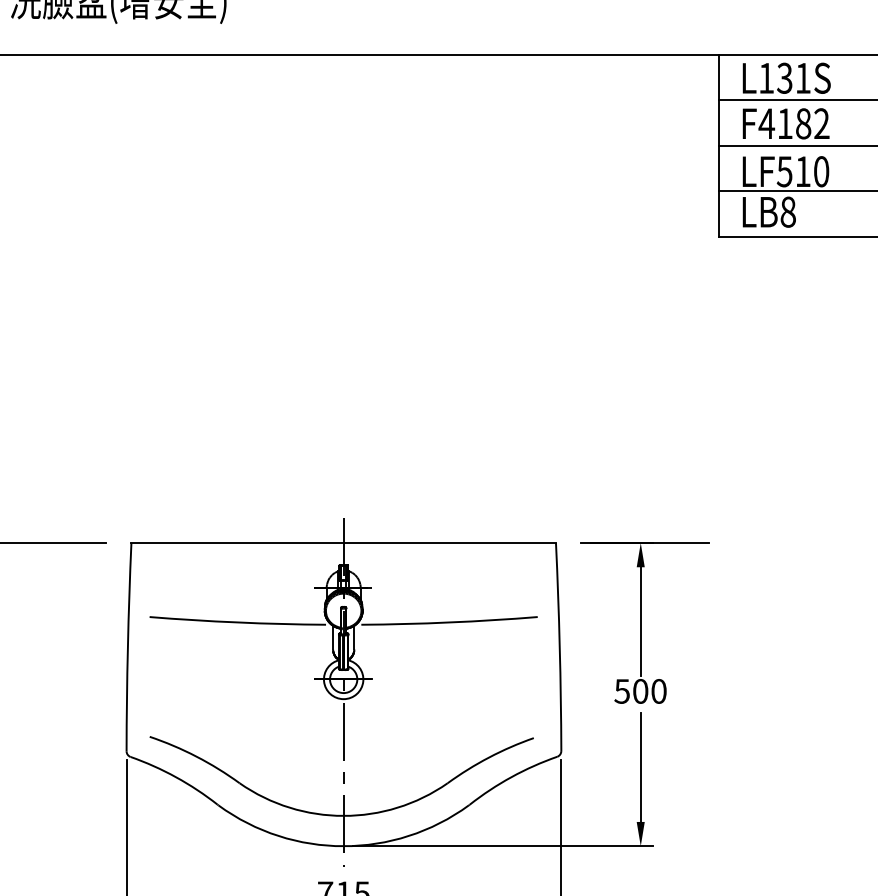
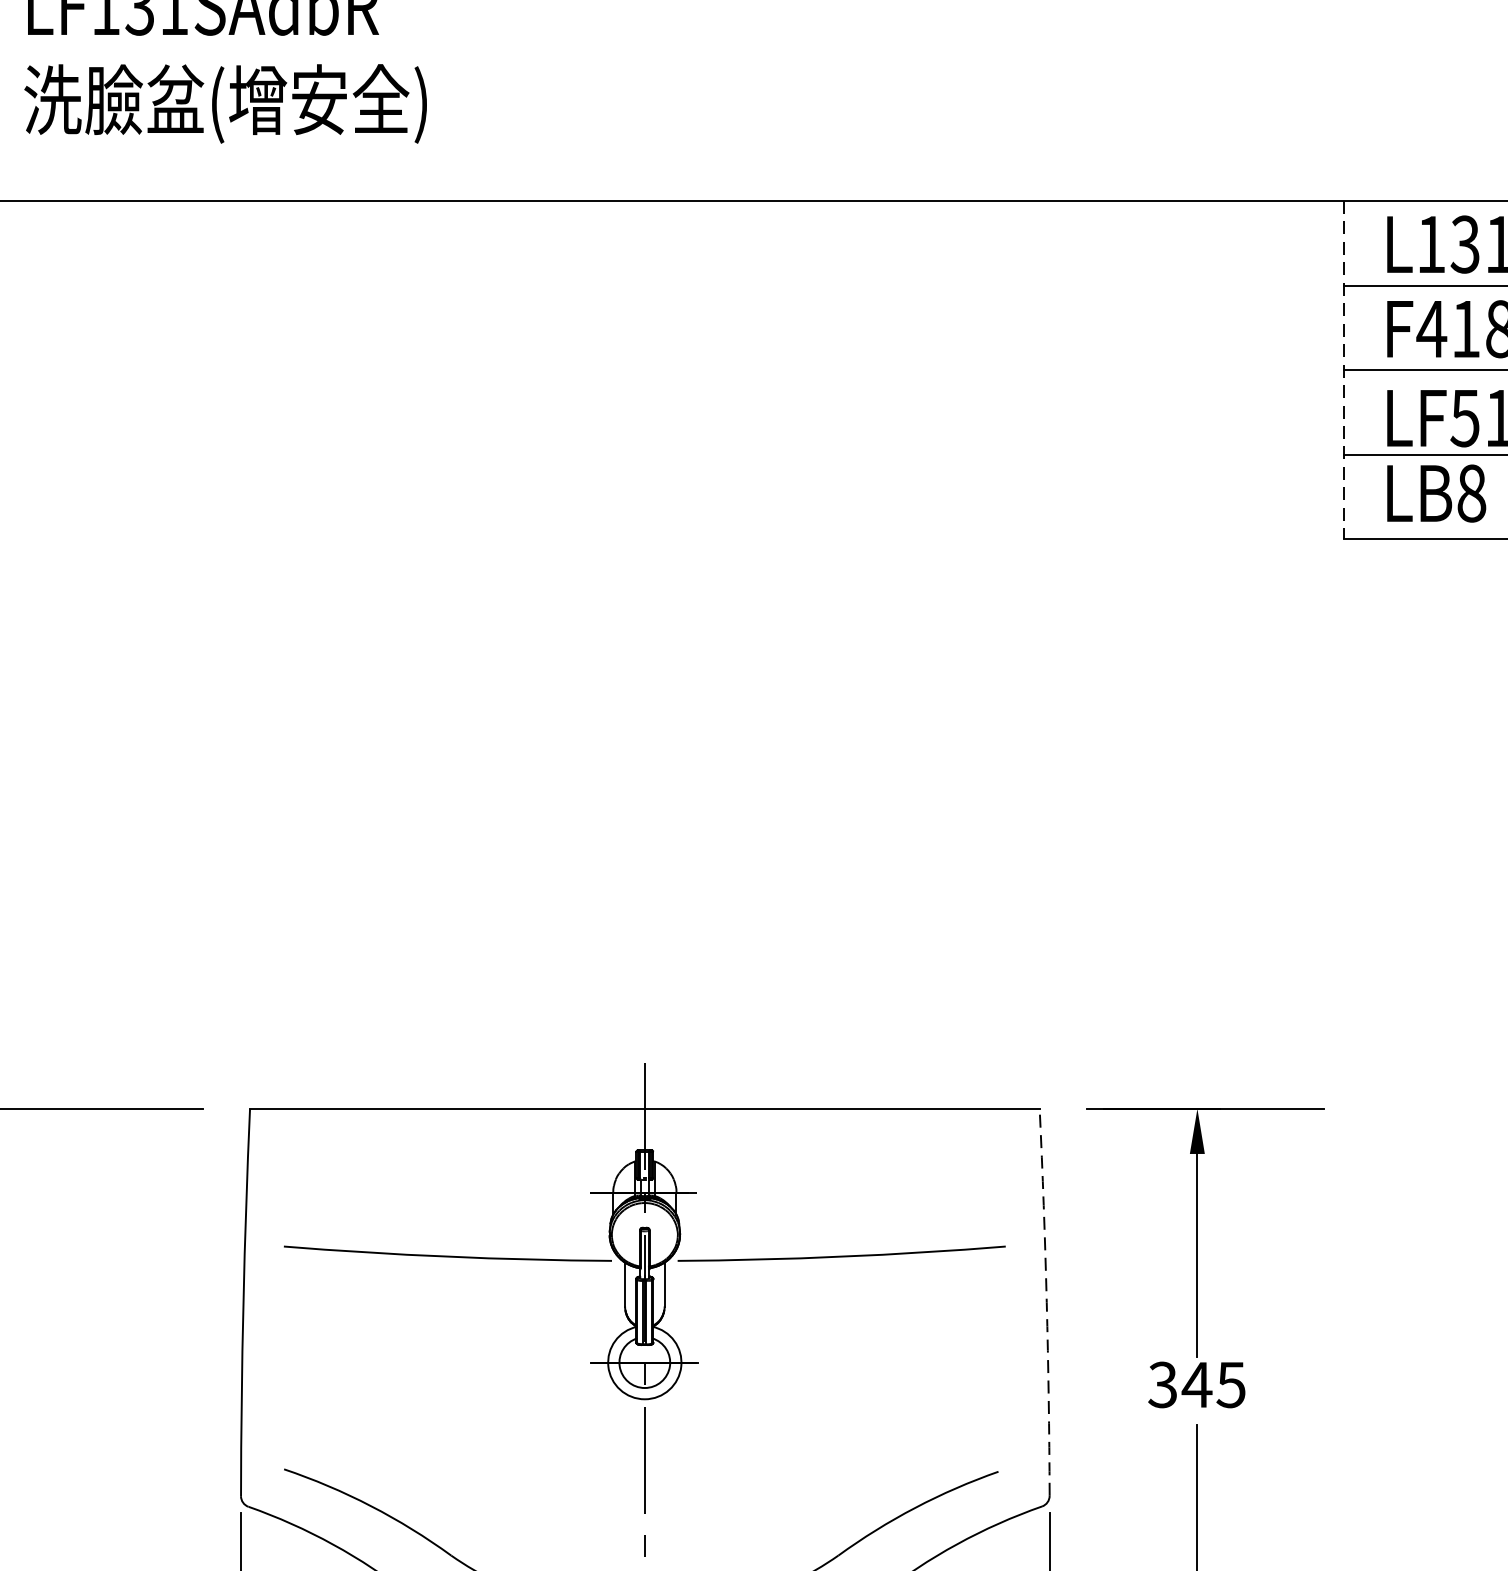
line: (719, 145) -> (1343, 369), solid -> dashed
arc: (559, 647) -> (1046, 1303), solid -> dashed
text: (640, 691) -> (1196, 1385), 500 -> 345

